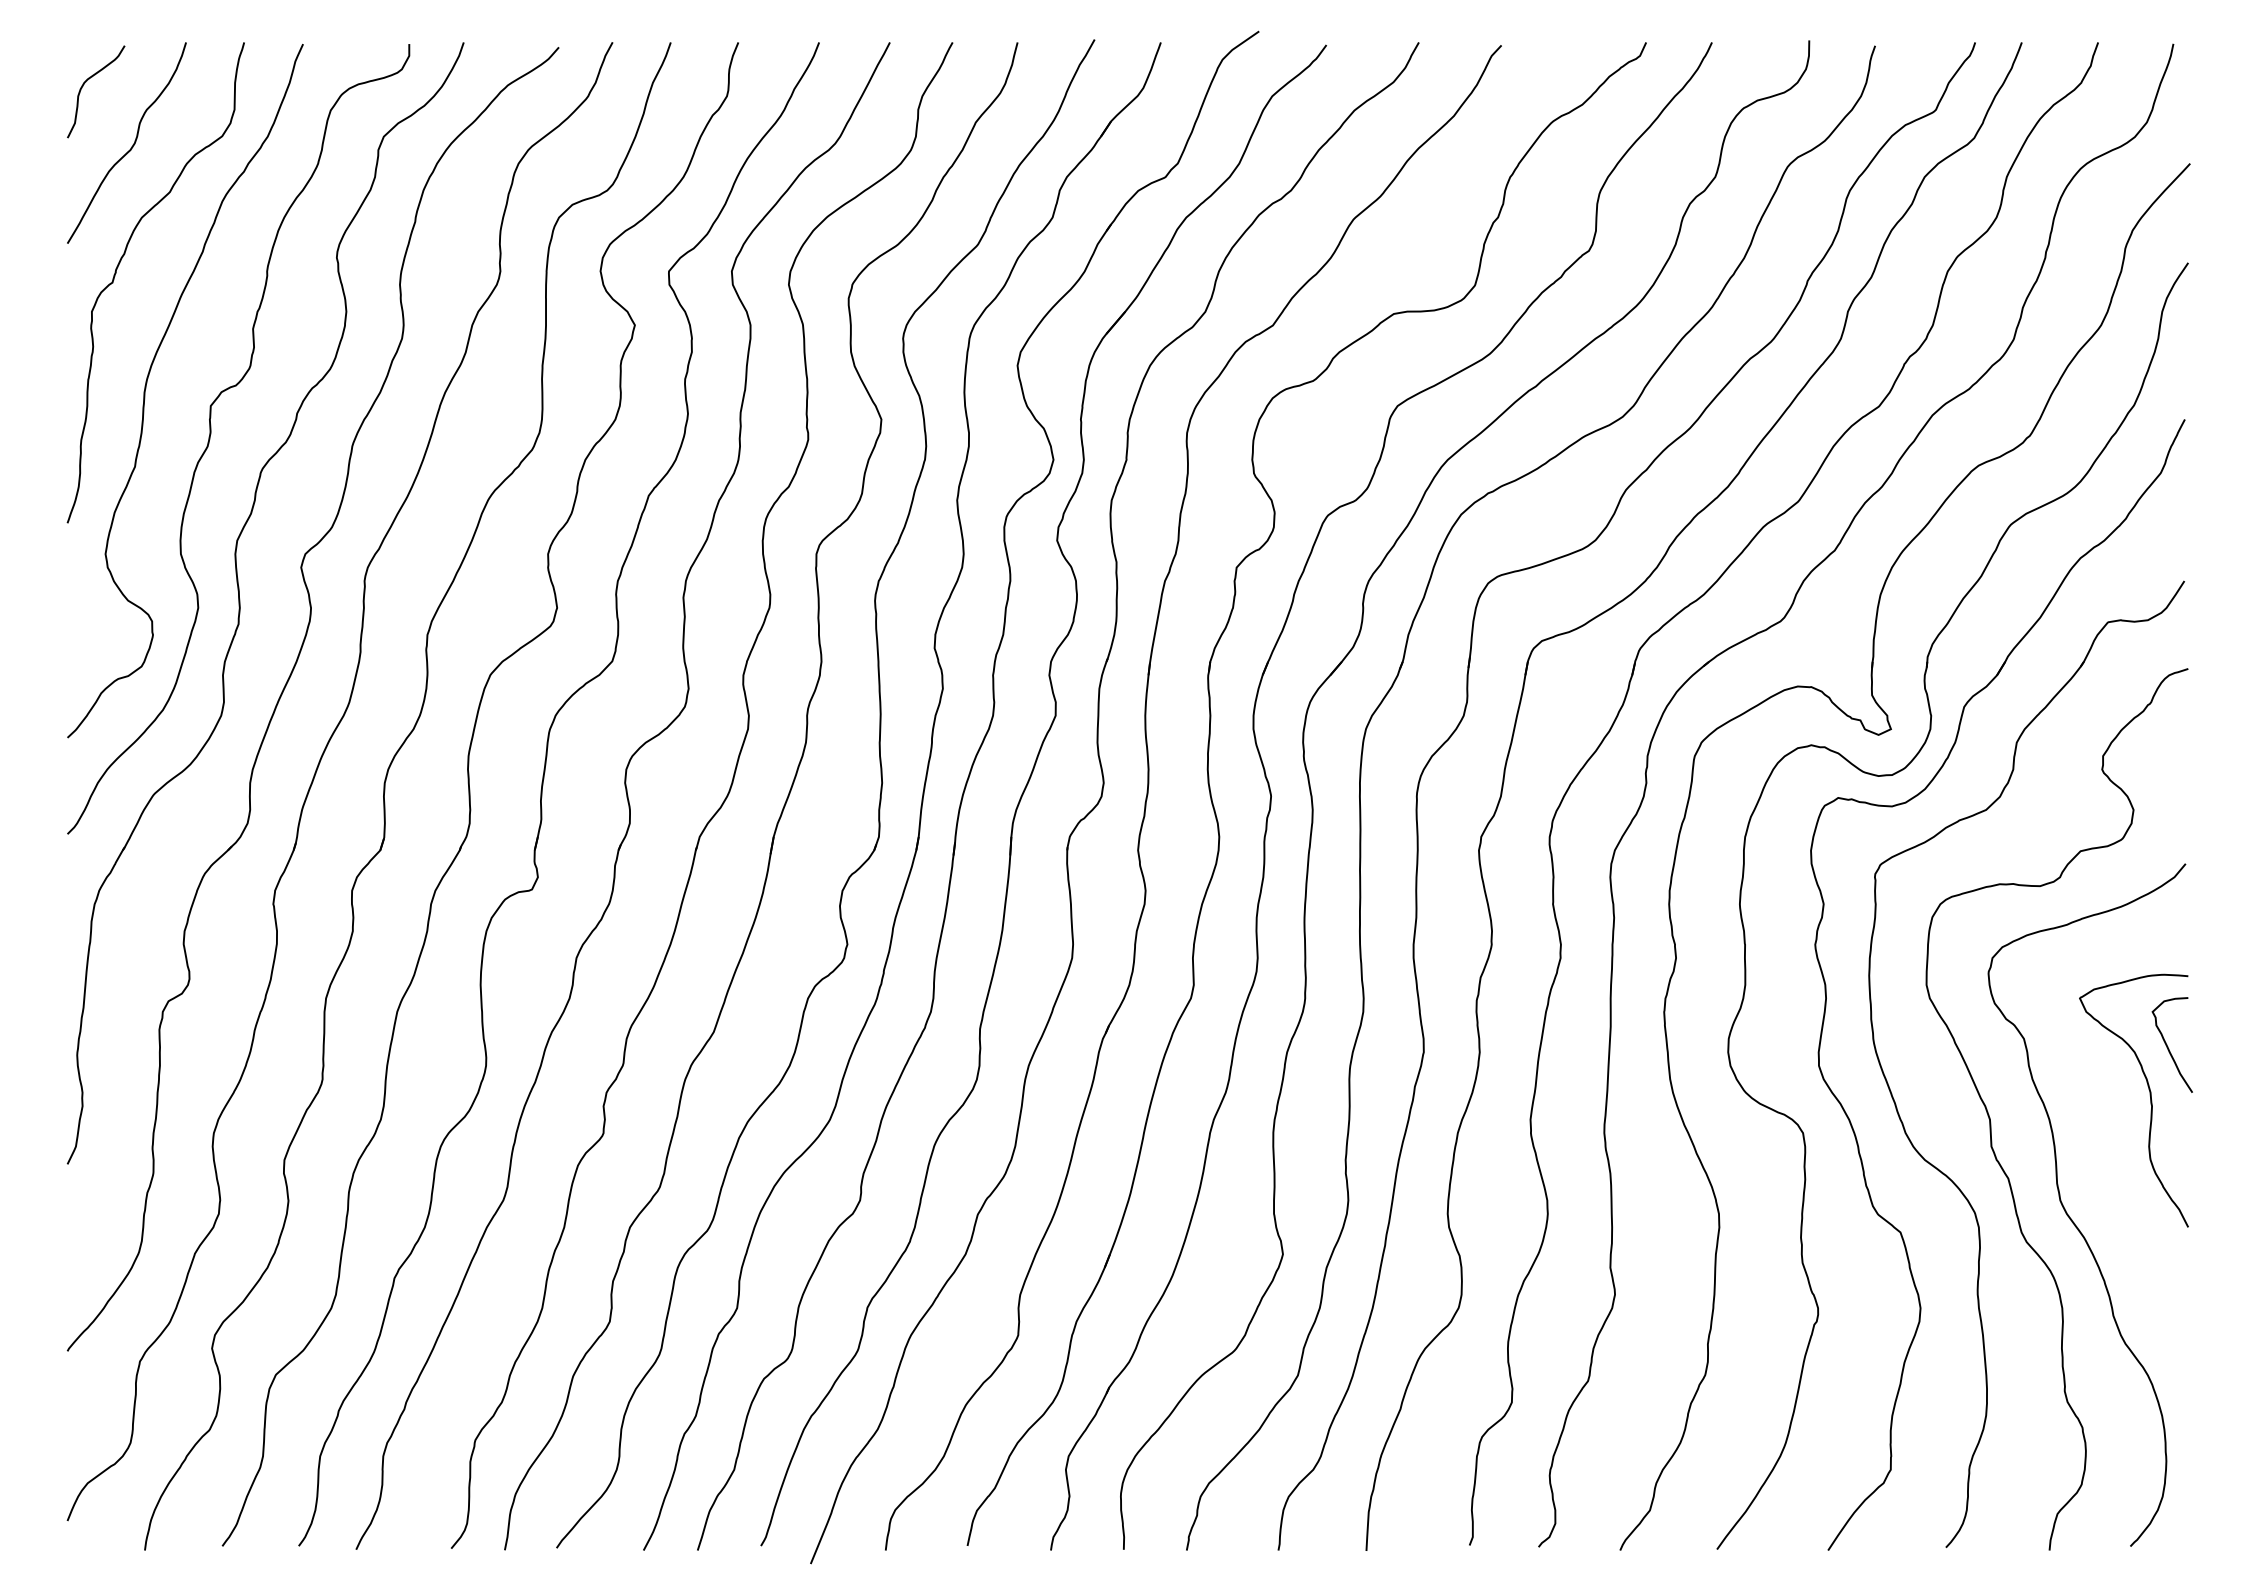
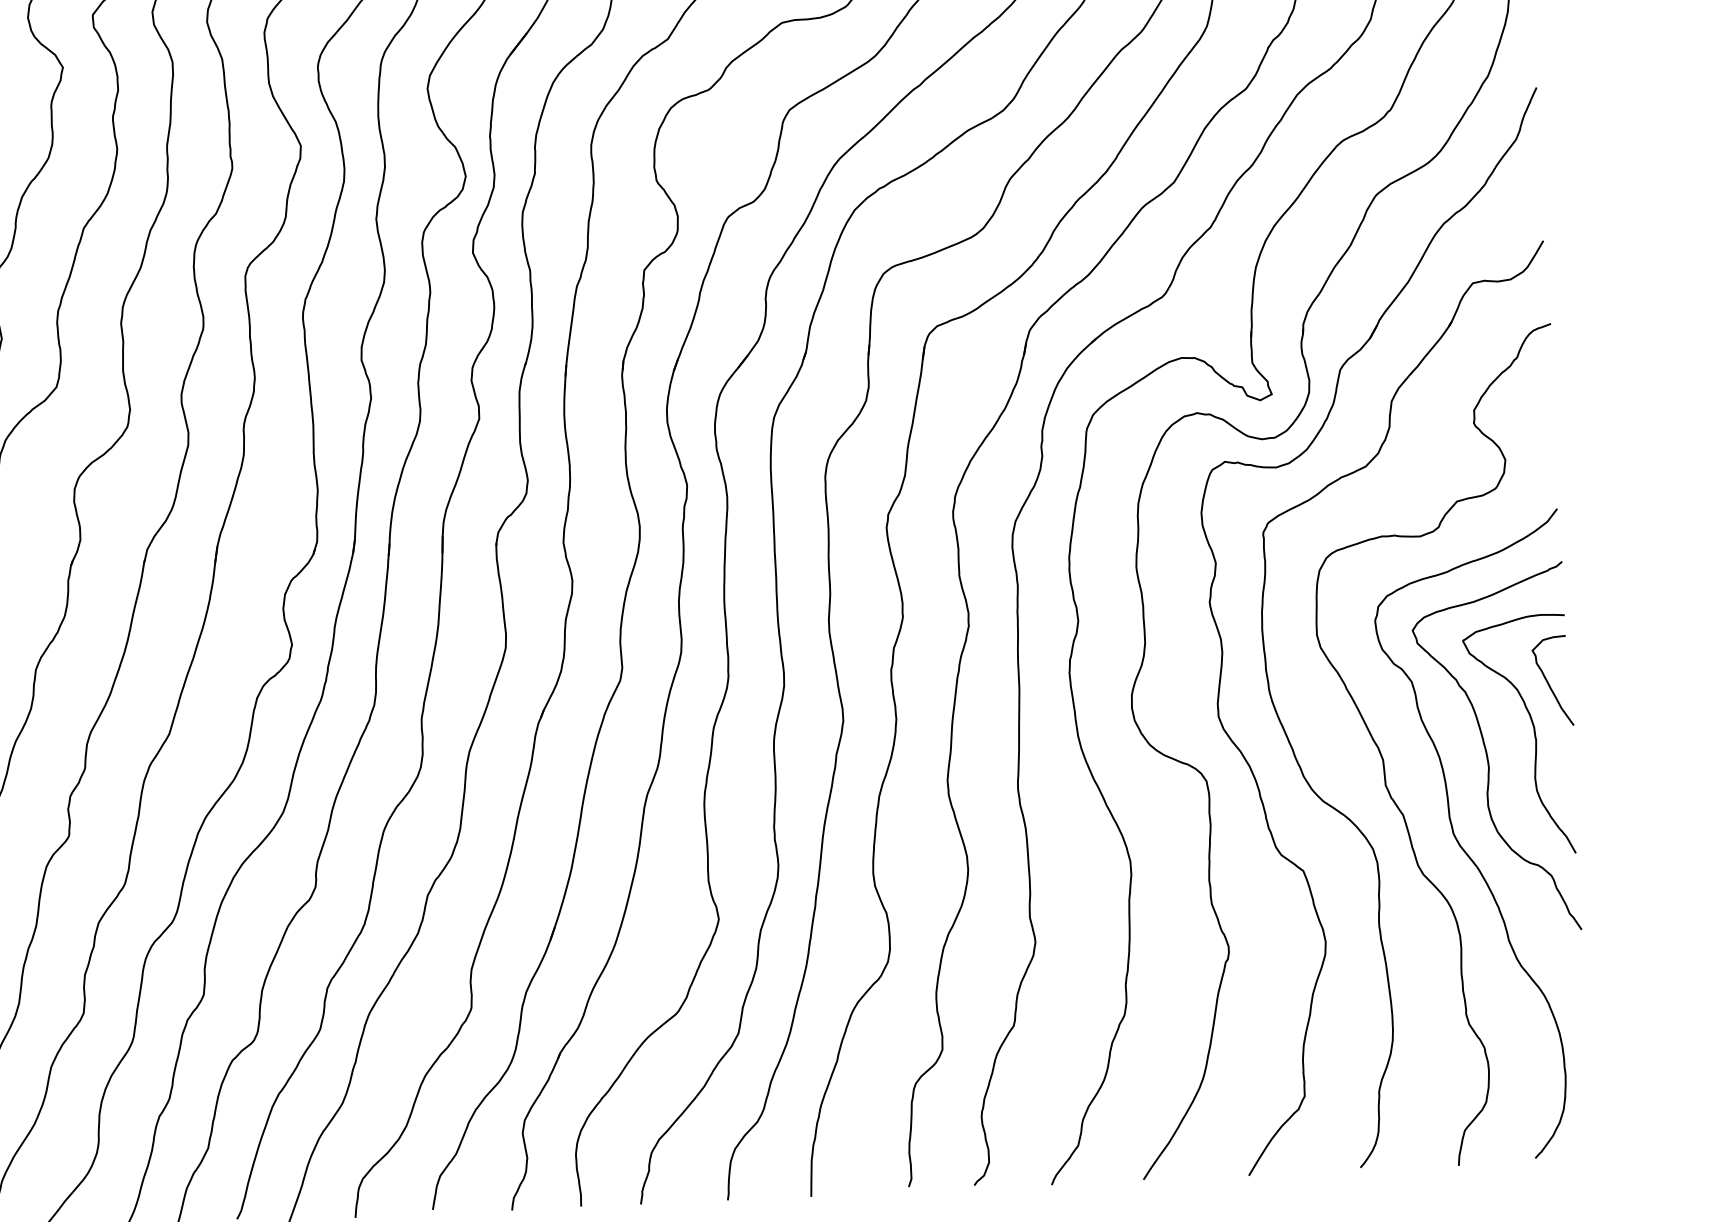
curve: (2099, 1113) -> (1486, 749), added

